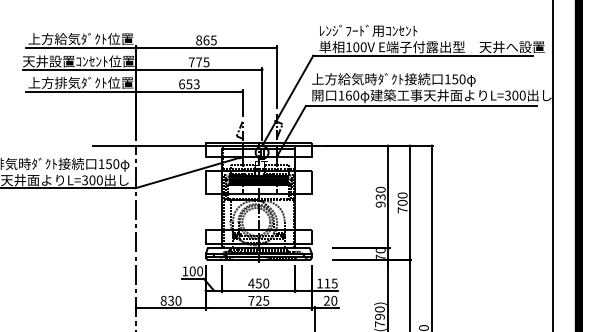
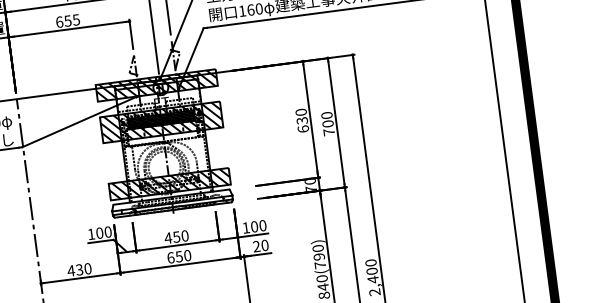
text: (196, 83) -> (75, 19), 653 -> 655
hatch: (258, 149) -> (156, 84), added
hatch: (258, 182) -> (161, 122), added
text: (380, 204) -> (303, 129), 930 -> 630
hatch: (258, 236) -> (169, 183), added
text: (330, 283) -> (258, 226), 115 -> 100
text: (163, 300) -> (70, 270), 830 -> 430
text: (258, 300) -> (178, 256), 725 -> 650

